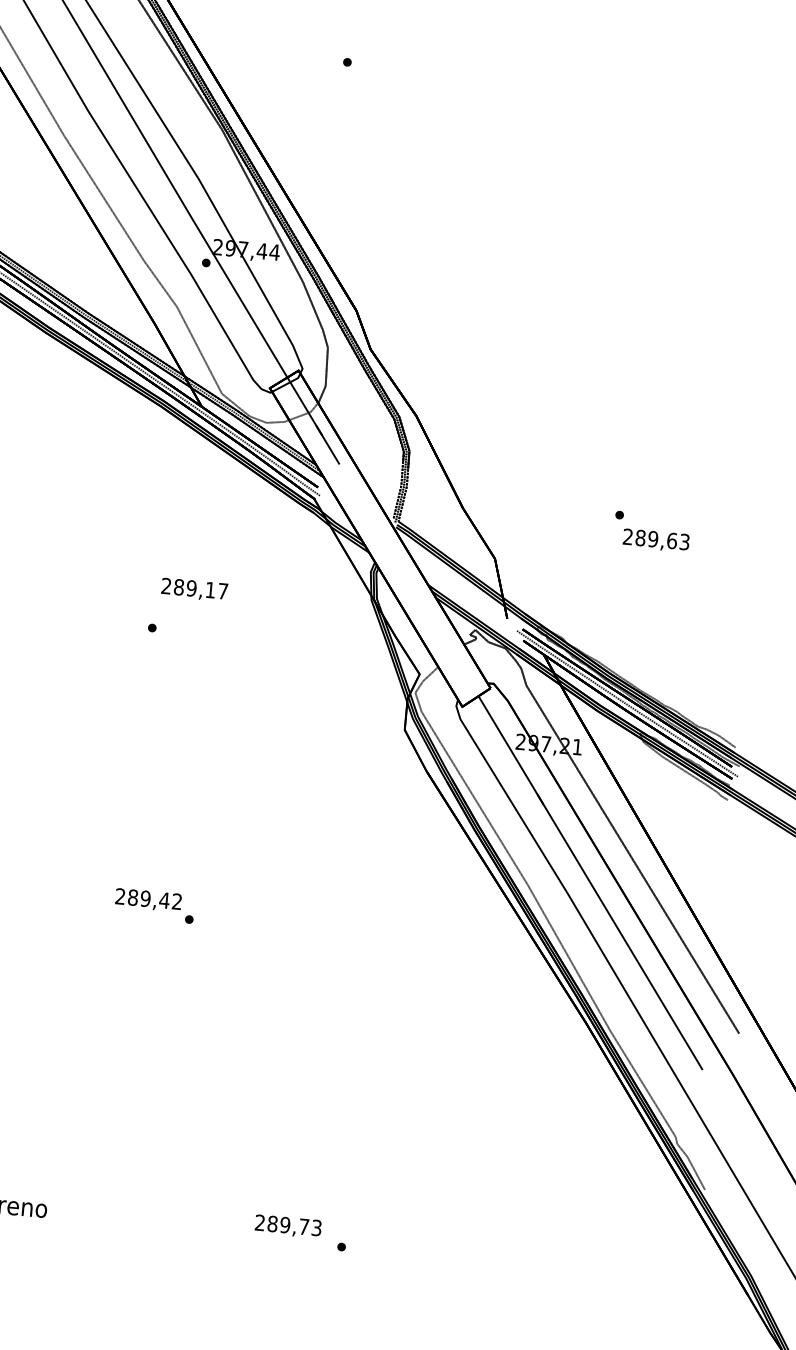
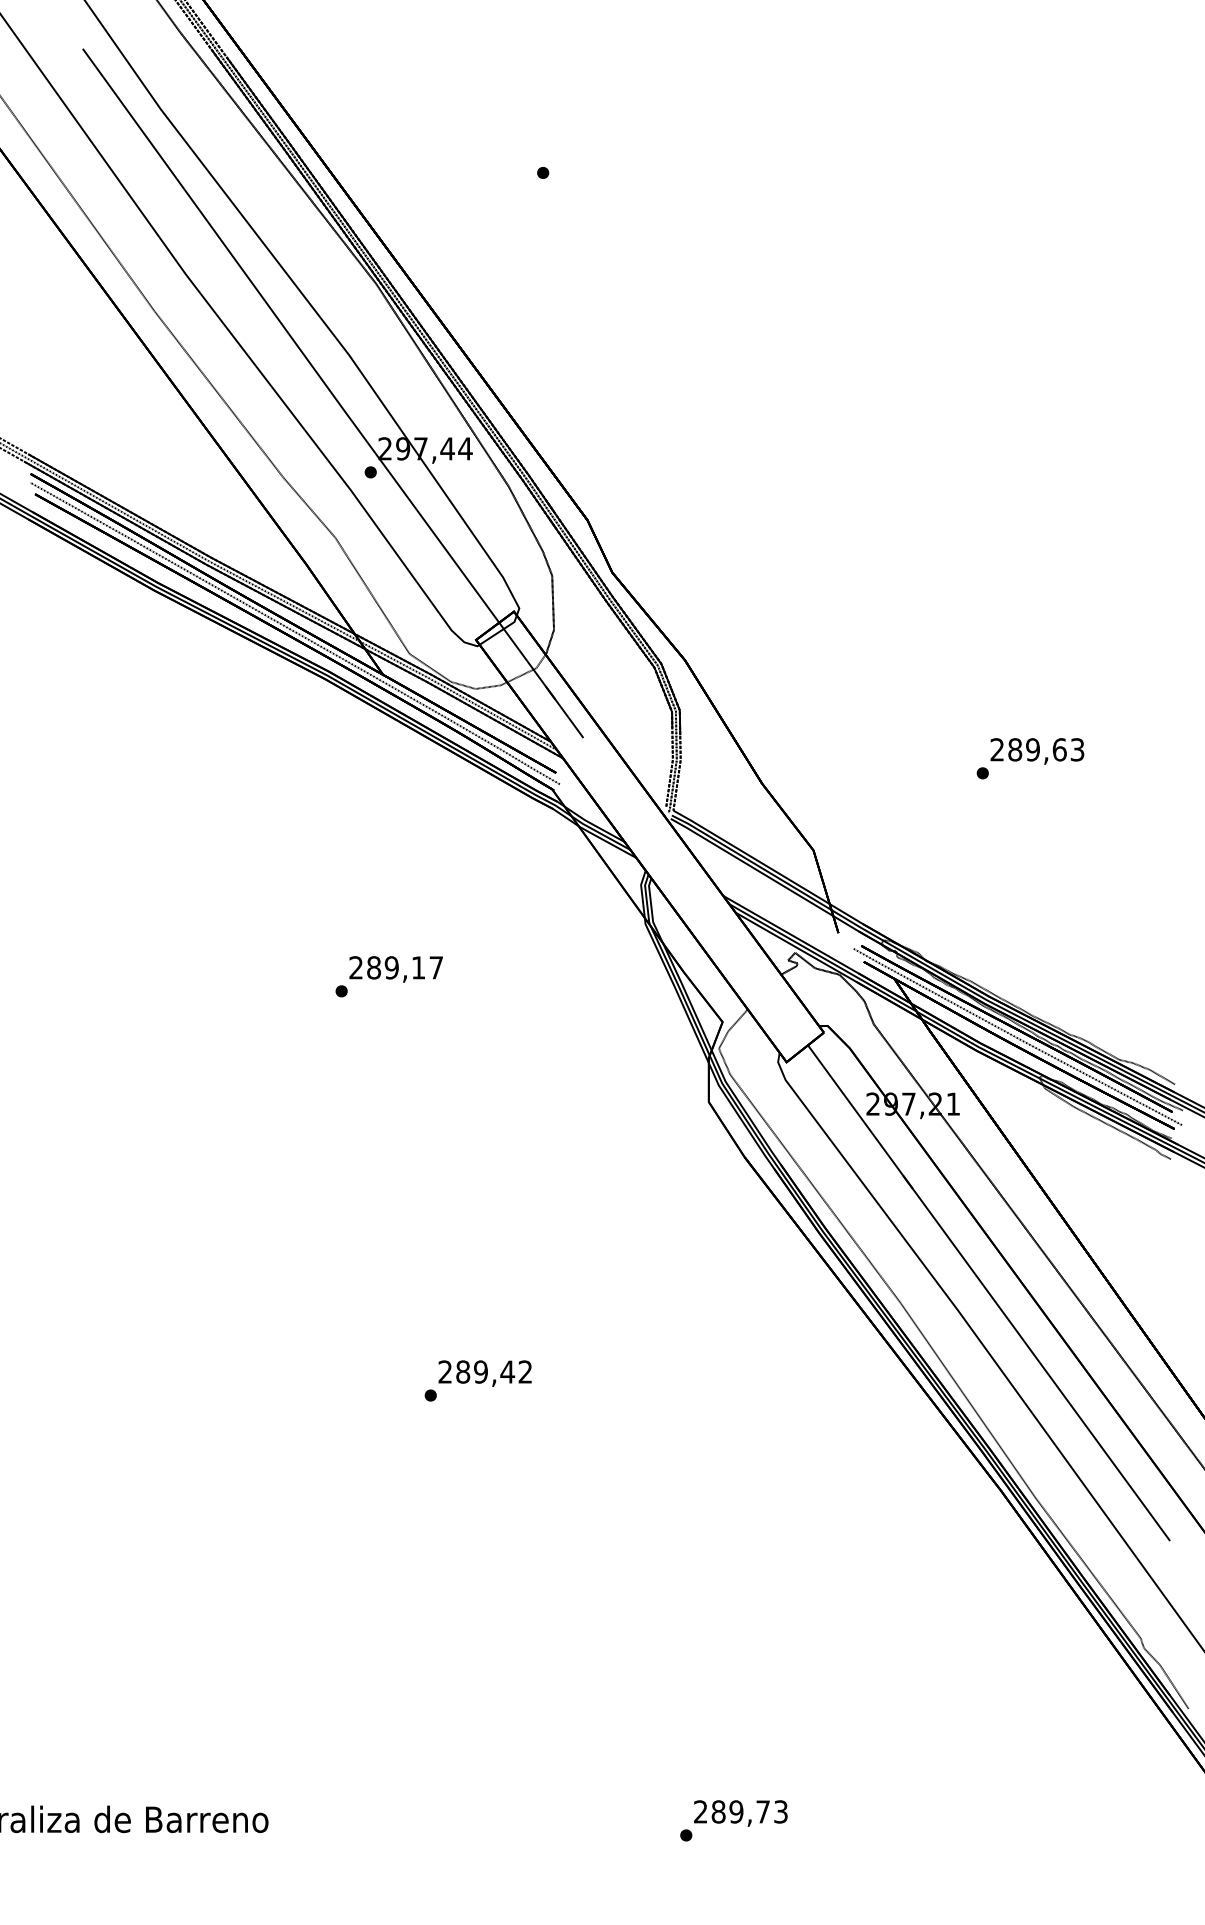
text: (656, 540) -> (1037, 751), moved
text: (194, 589) -> (395, 969), moved
text: (148, 900) -> (484, 1373), moved
text: (288, 1226) -> (740, 1813), moved

